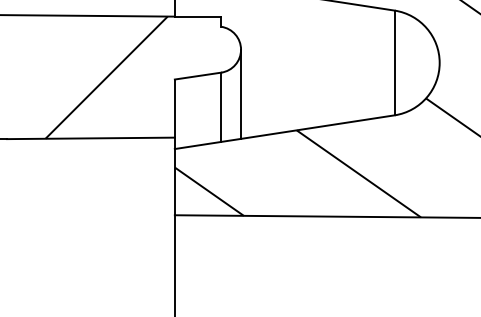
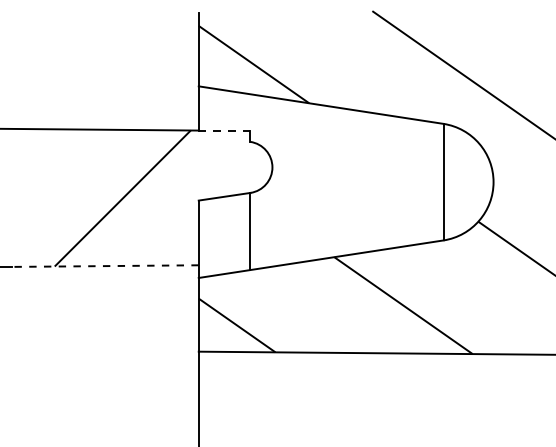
line: (197, 16) -> (224, 130), solid -> dashed
line: (241, 93) -> (272, 216), removed
line: (90, 138) -> (104, 266), solid -> dashed

